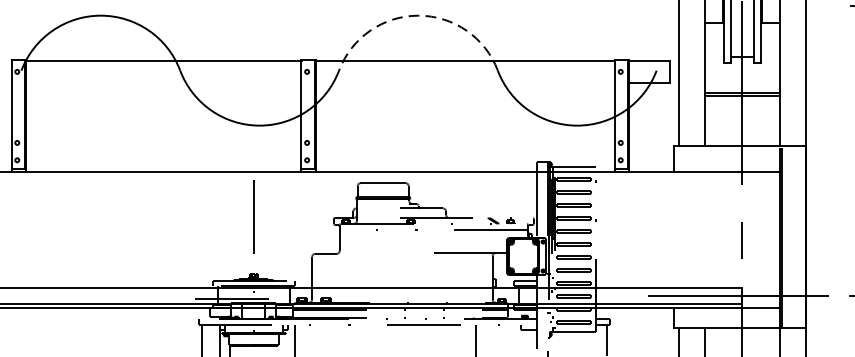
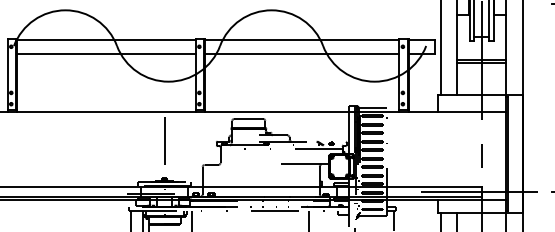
arc: (418, 15) -> (271, 10), dashed -> solid
line: (164, 82) -> (106, 53), added
line: (466, 82) -> (302, 53), added

